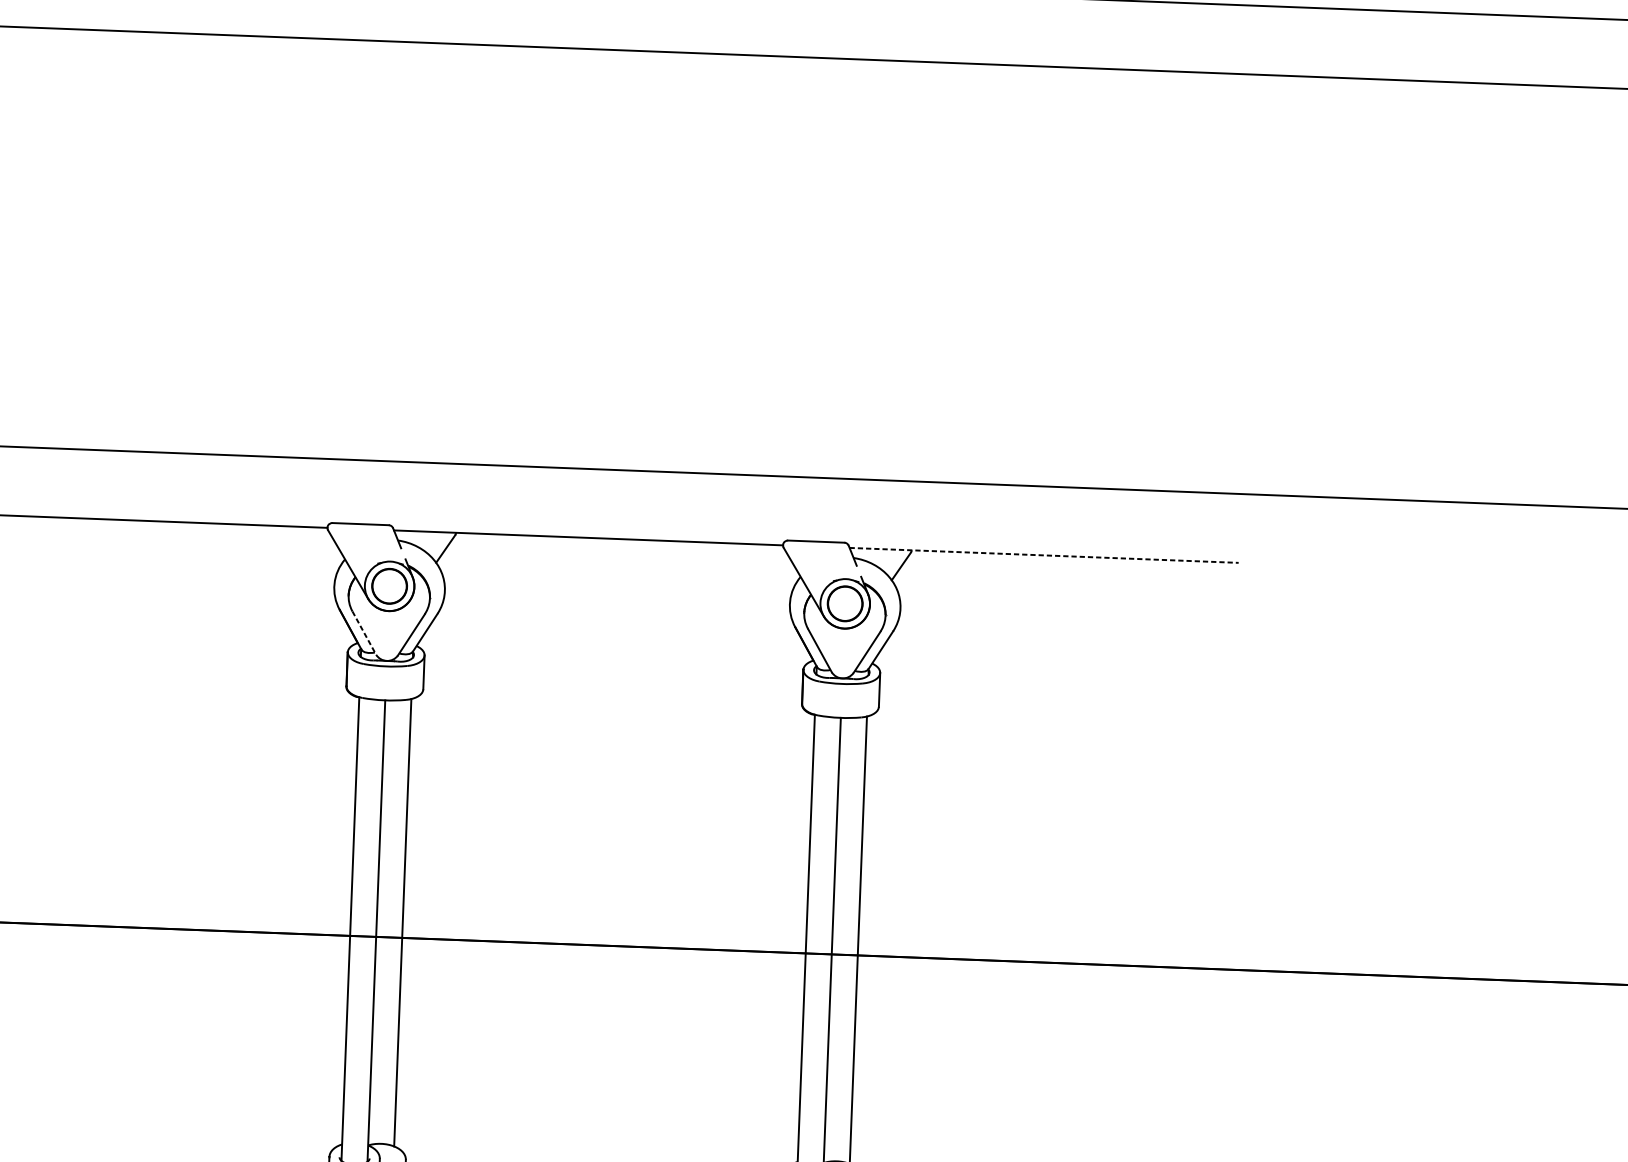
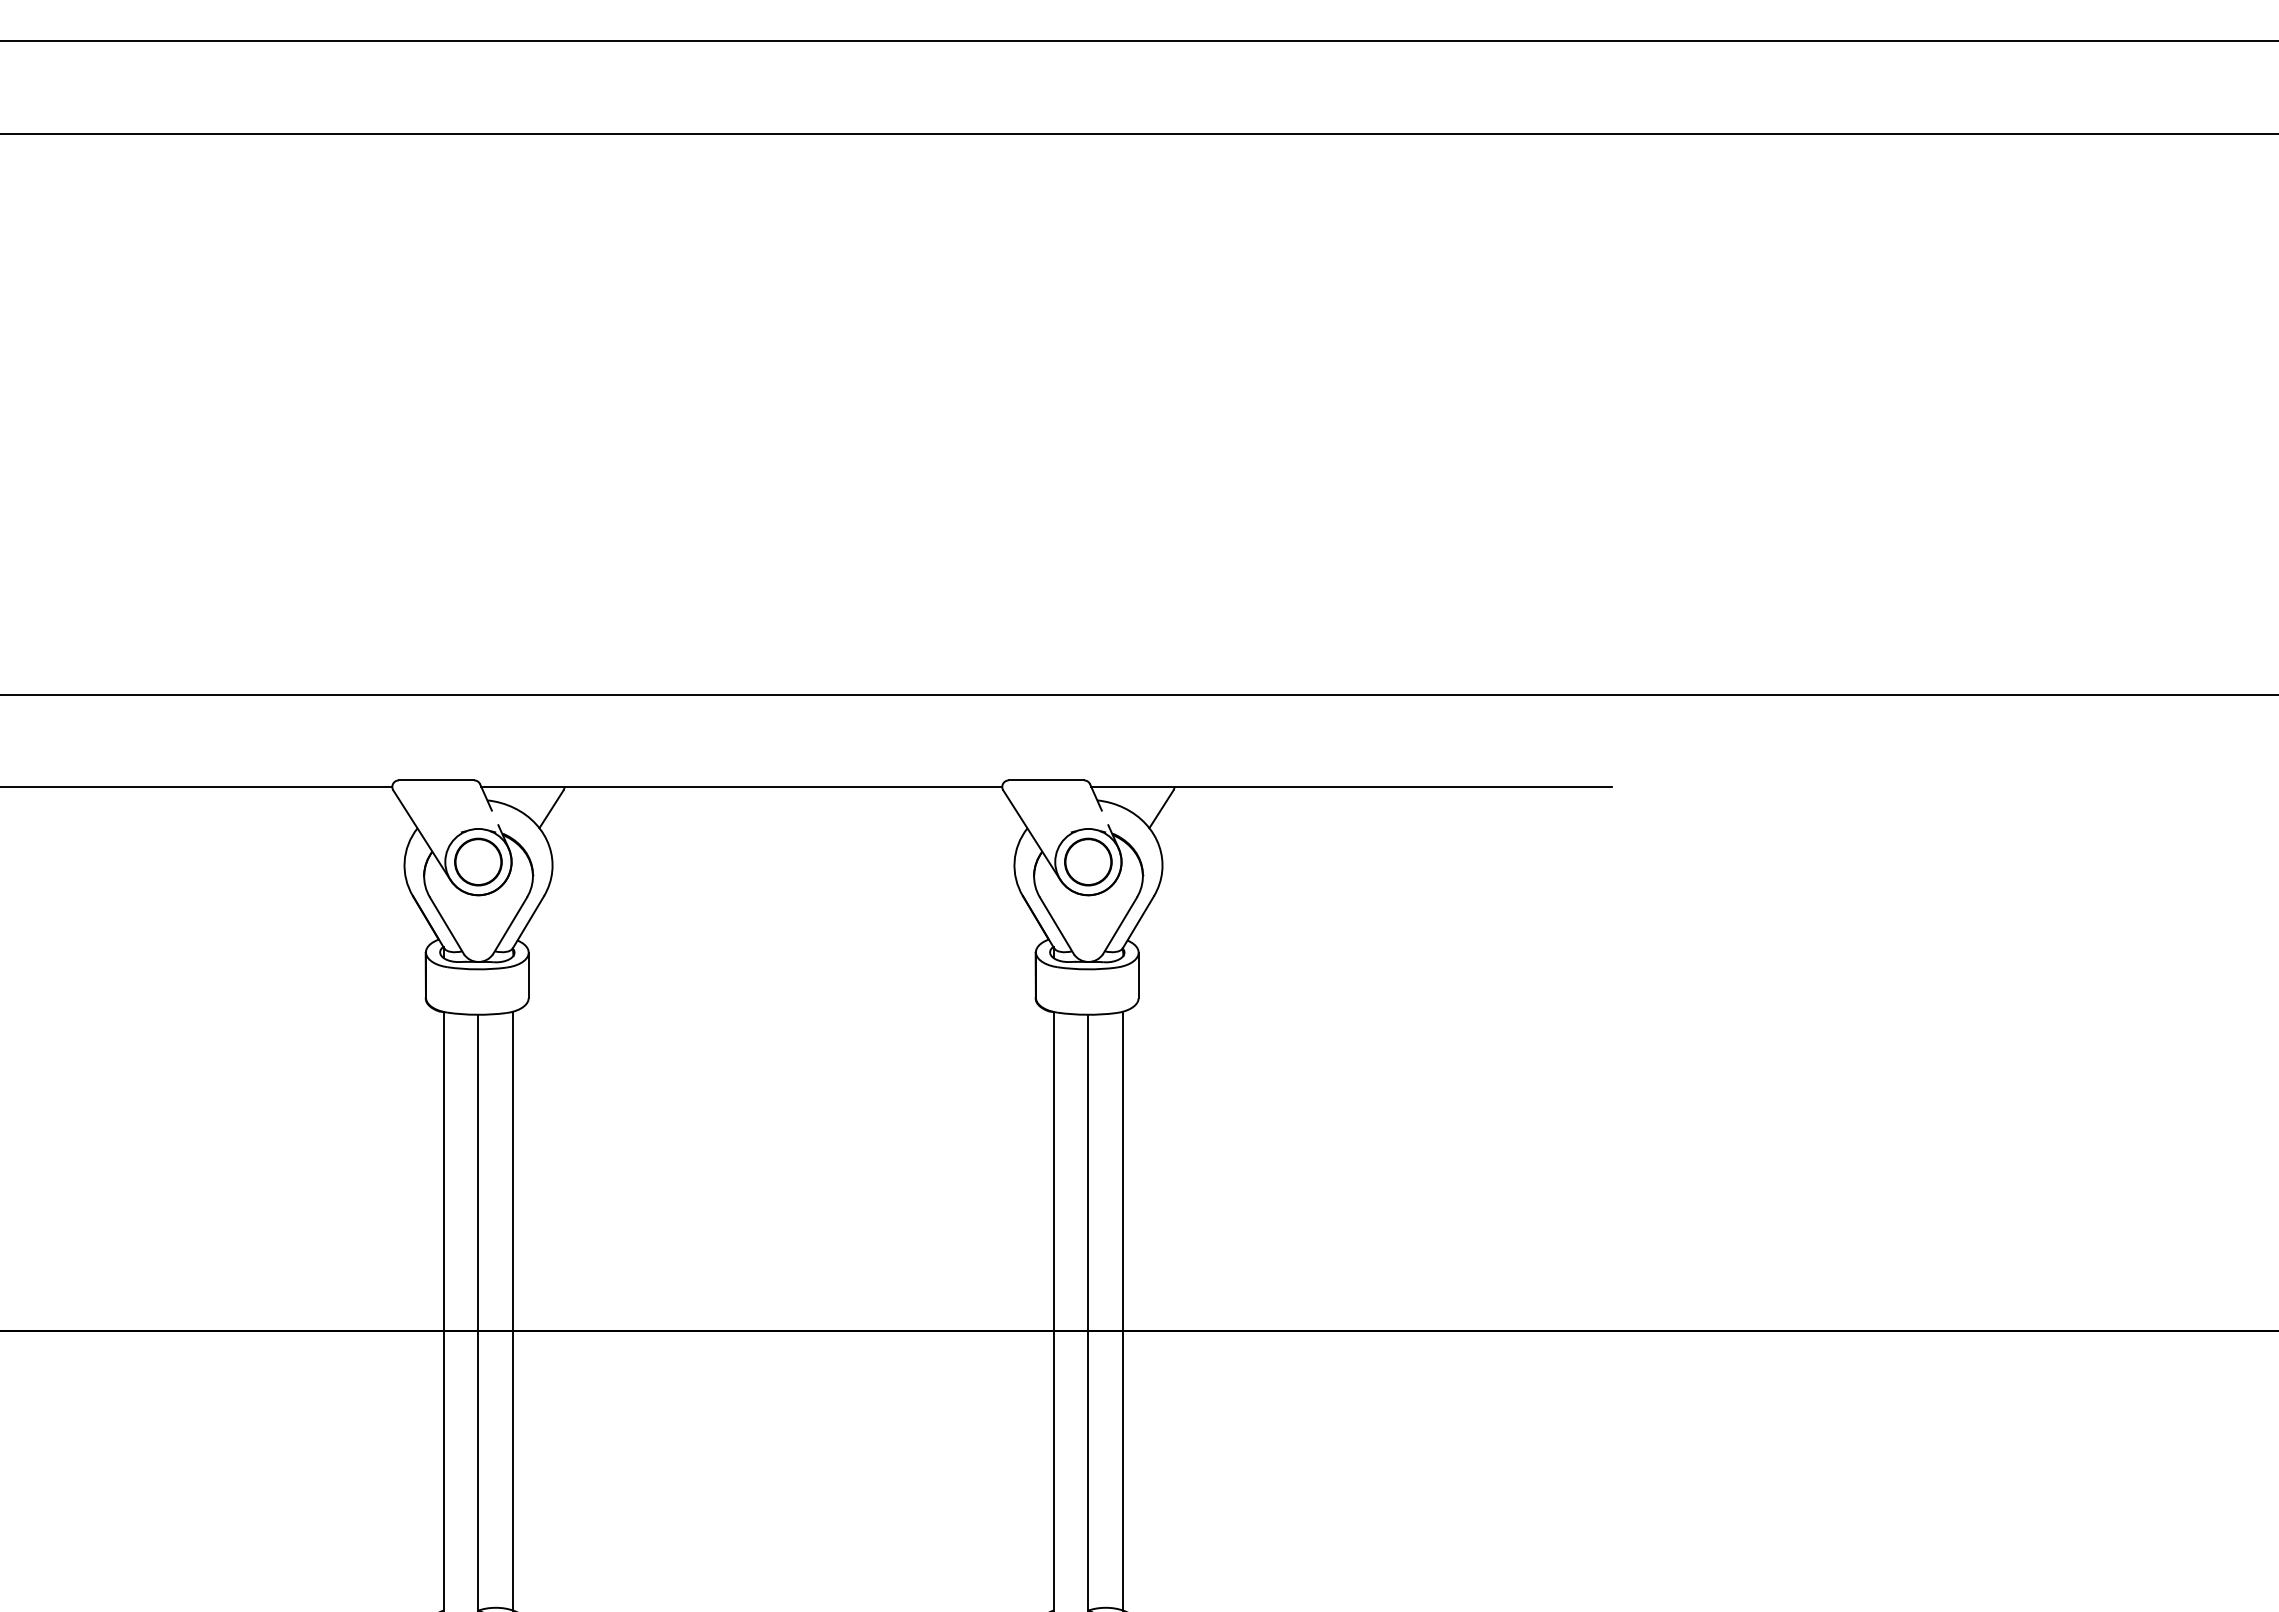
line: (1044, 555) -> (1352, 787), dashed -> solid
line: (364, 633) -> (447, 926), dashed -> solid

